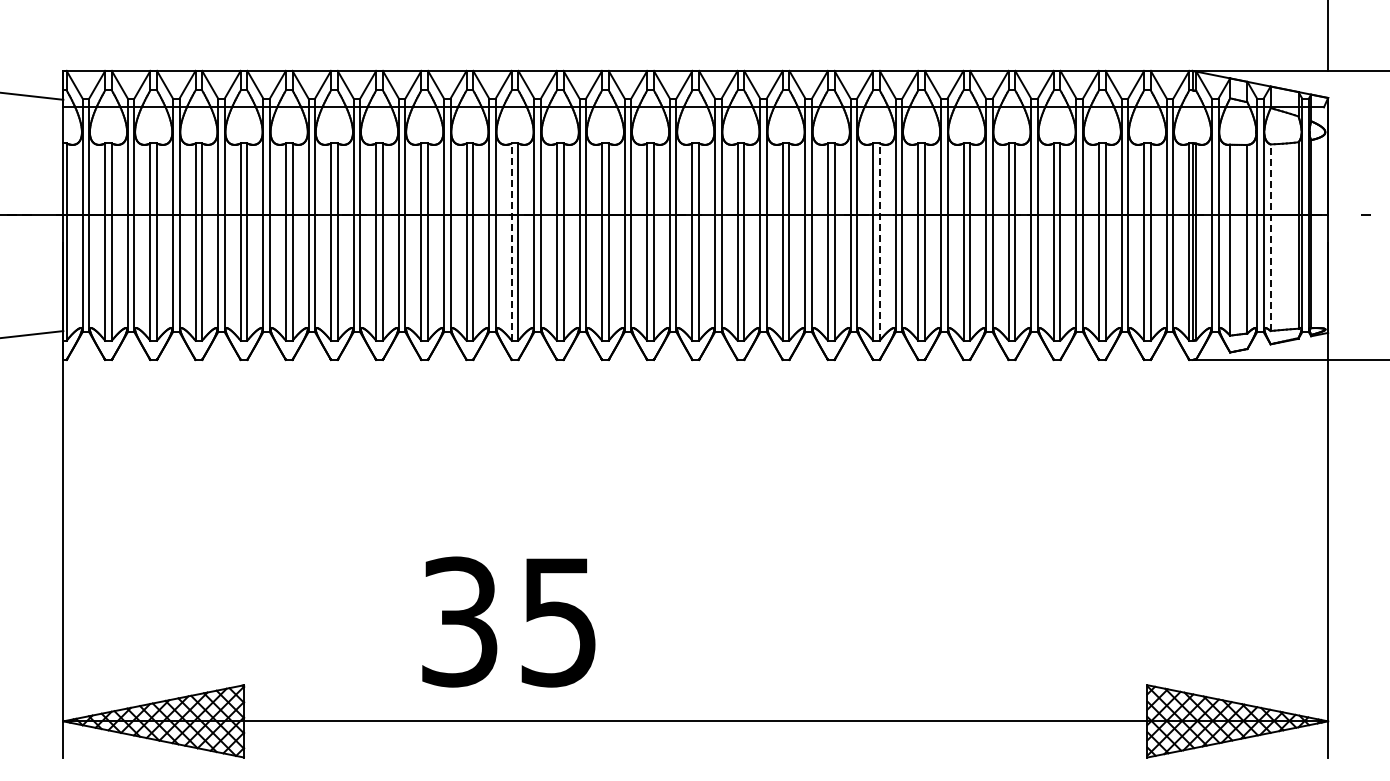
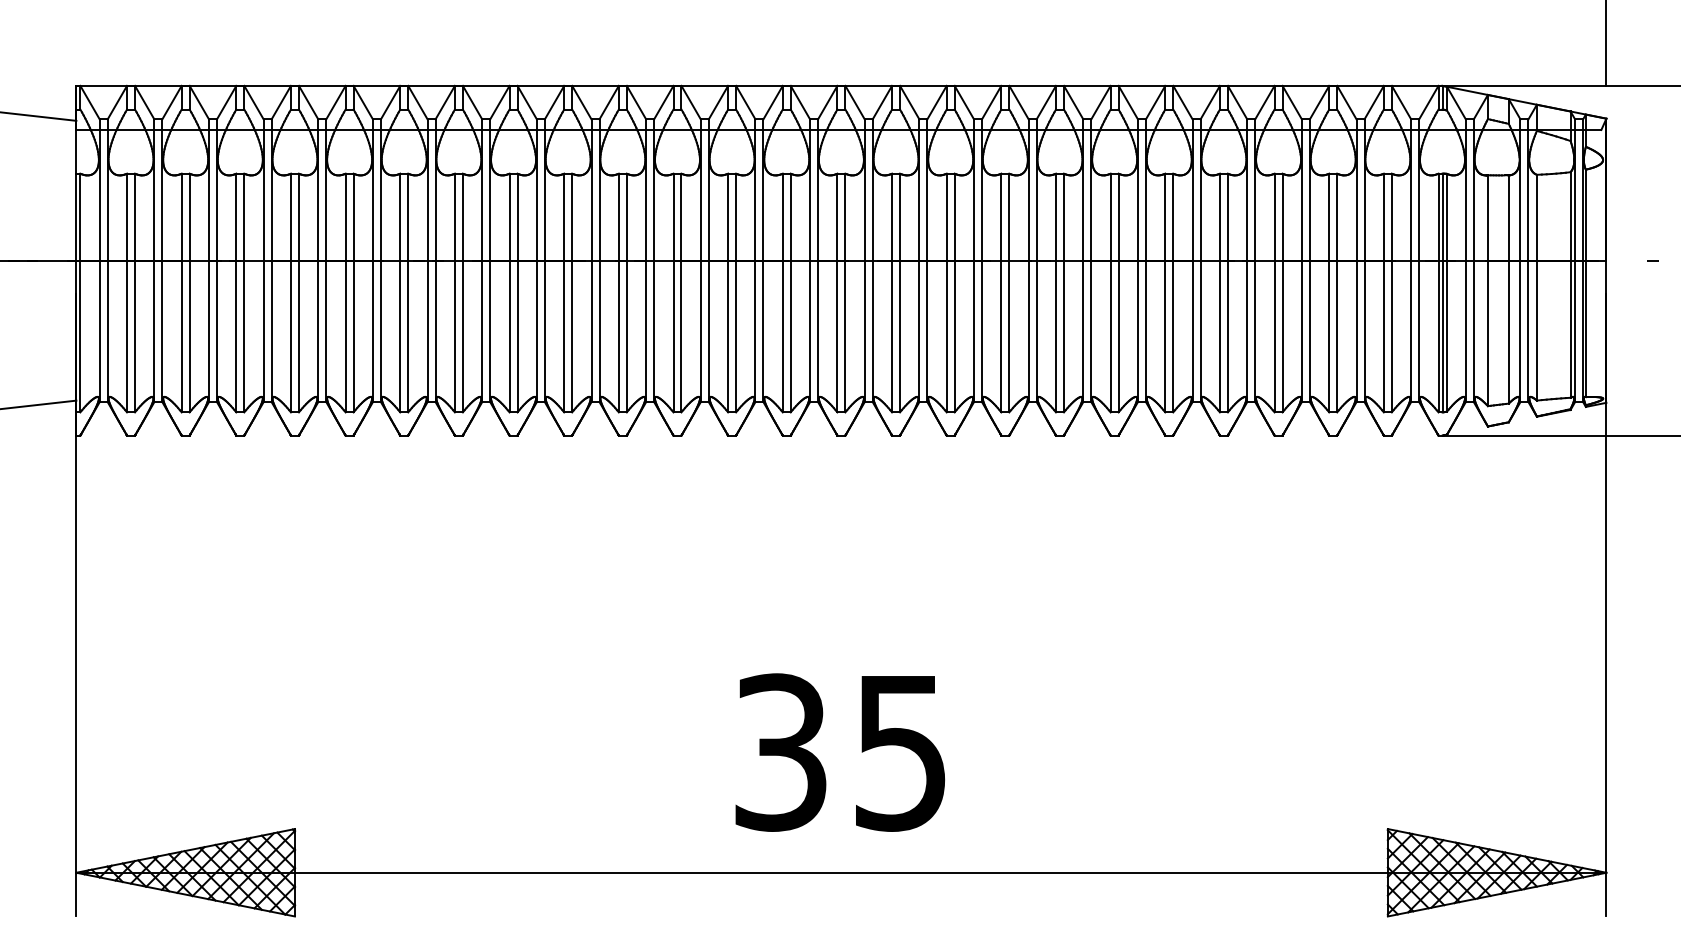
line: (1270, 237) -> (1536, 287), dashed -> solid
line: (511, 242) -> (618, 293), dashed -> solid
line: (879, 242) -> (1063, 293), dashed -> solid
text: (508, 621) -> (839, 751), moved

